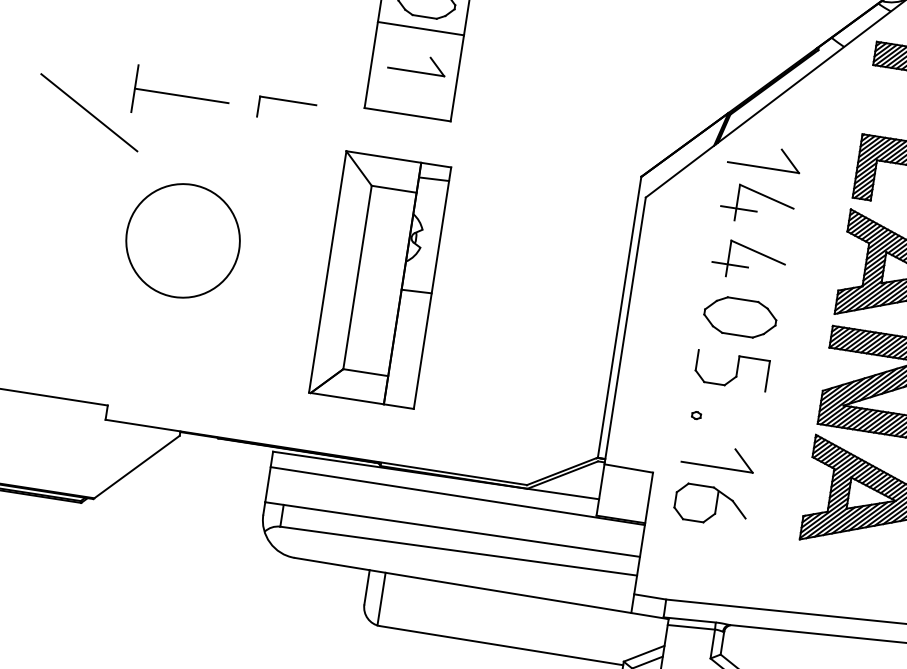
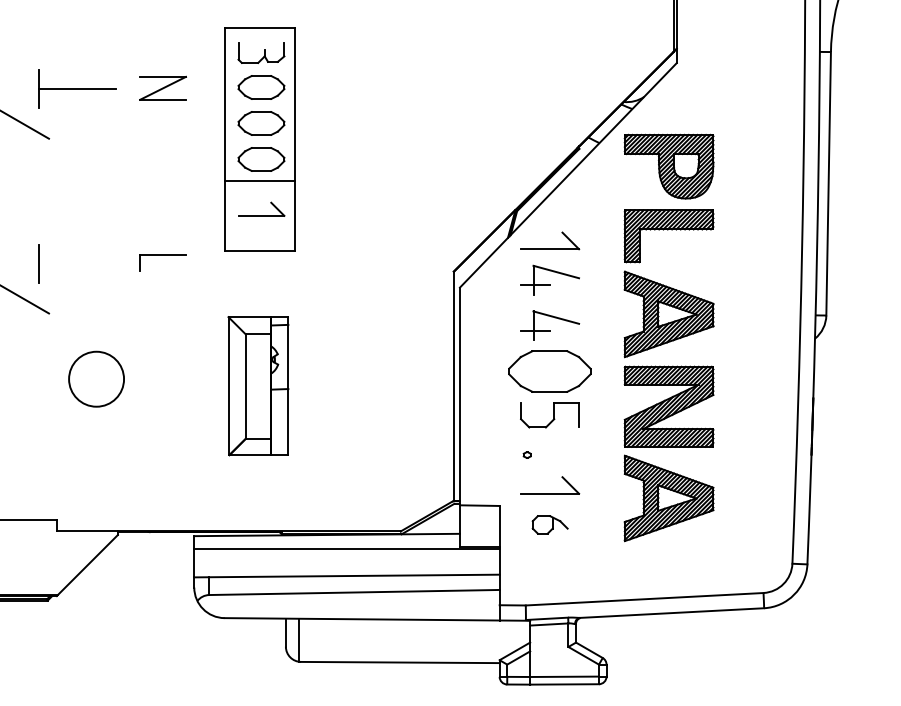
line: (181, 95) -> (77, 263), removed
circle: (182, 241) -> (96, 379), size x0.6
part: (380, 279) -> (258, 385), size x0.7
part: (740, 317) -> (550, 371), size x1.4
part: (711, 505) -> (550, 524), size x0.6

